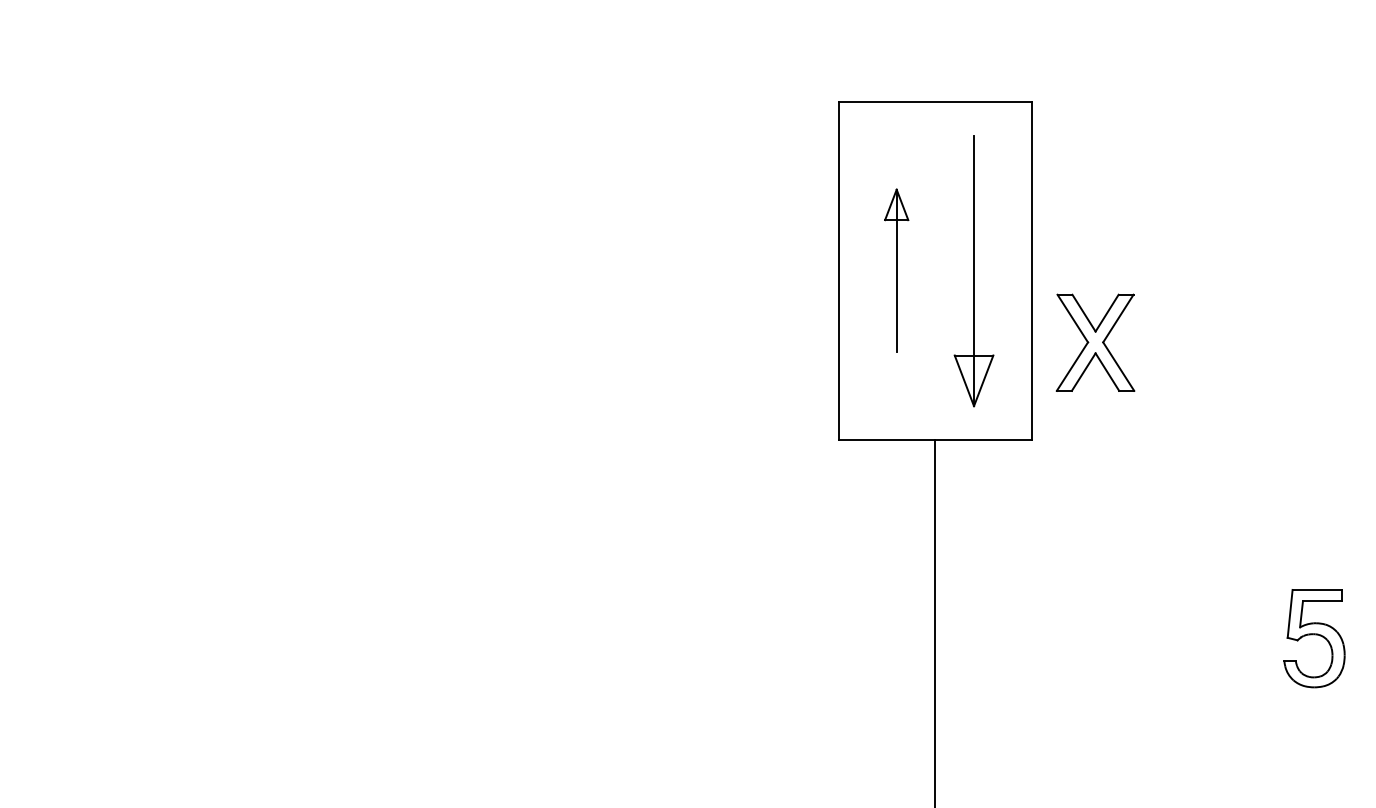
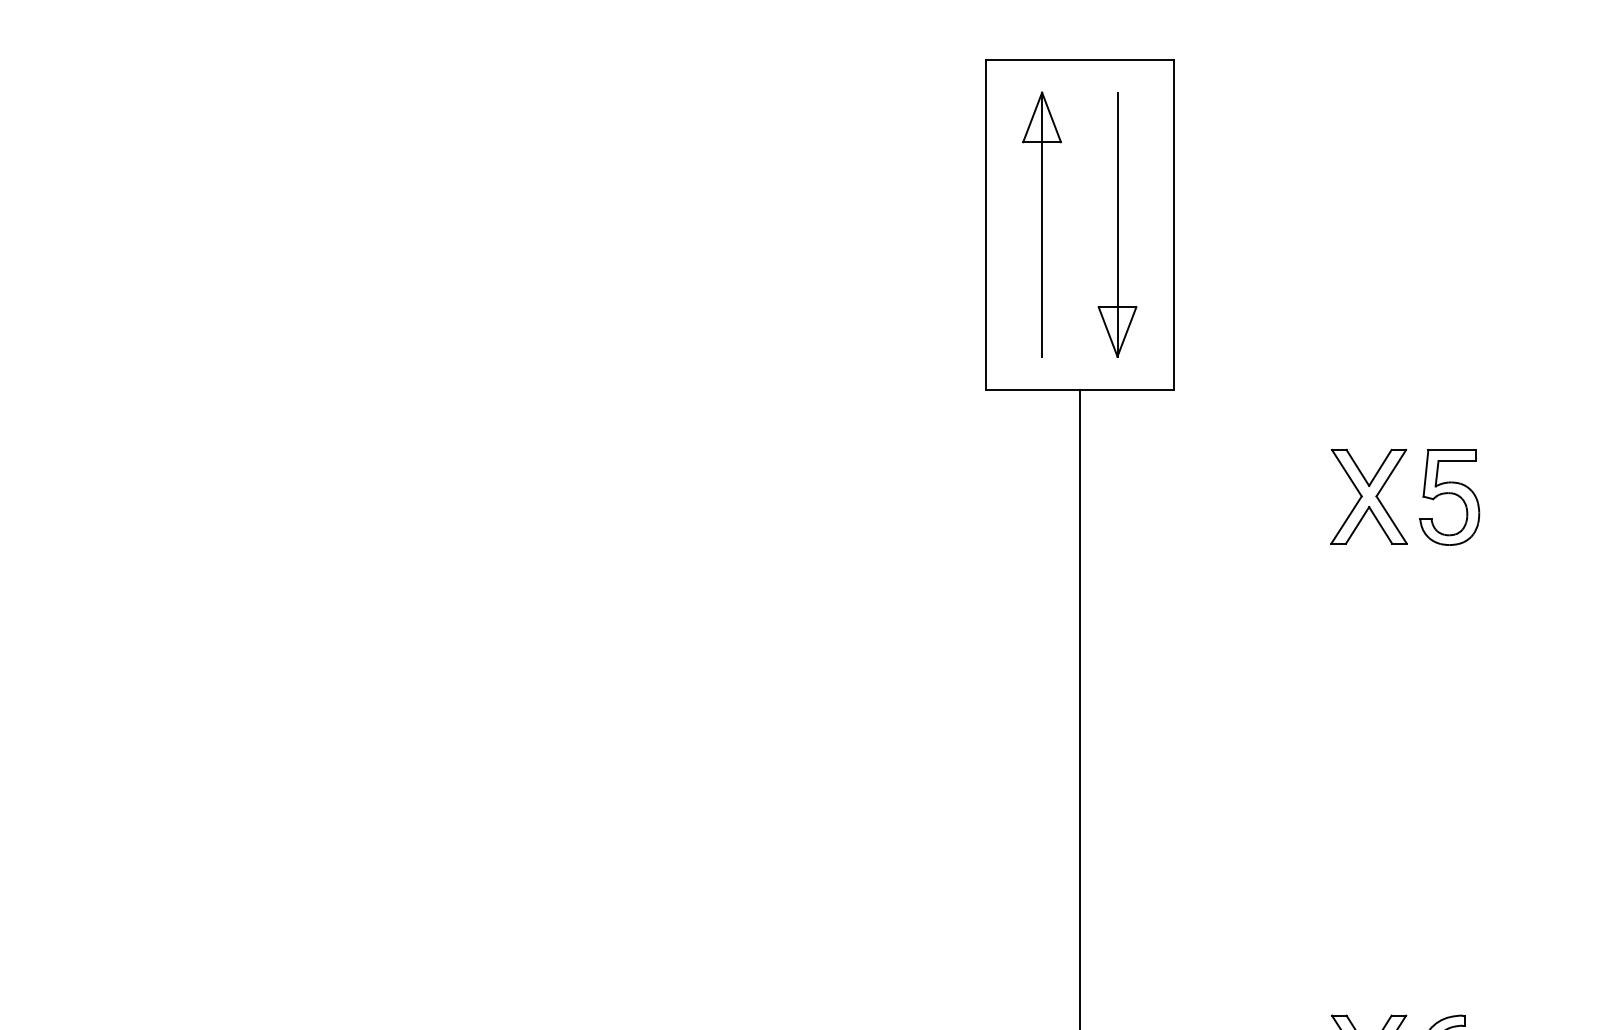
part: (896, 270) -> (1041, 224), size x1.67
part: (1094, 342) -> (1368, 496), moved
part: (1314, 638) -> (1449, 497), moved

